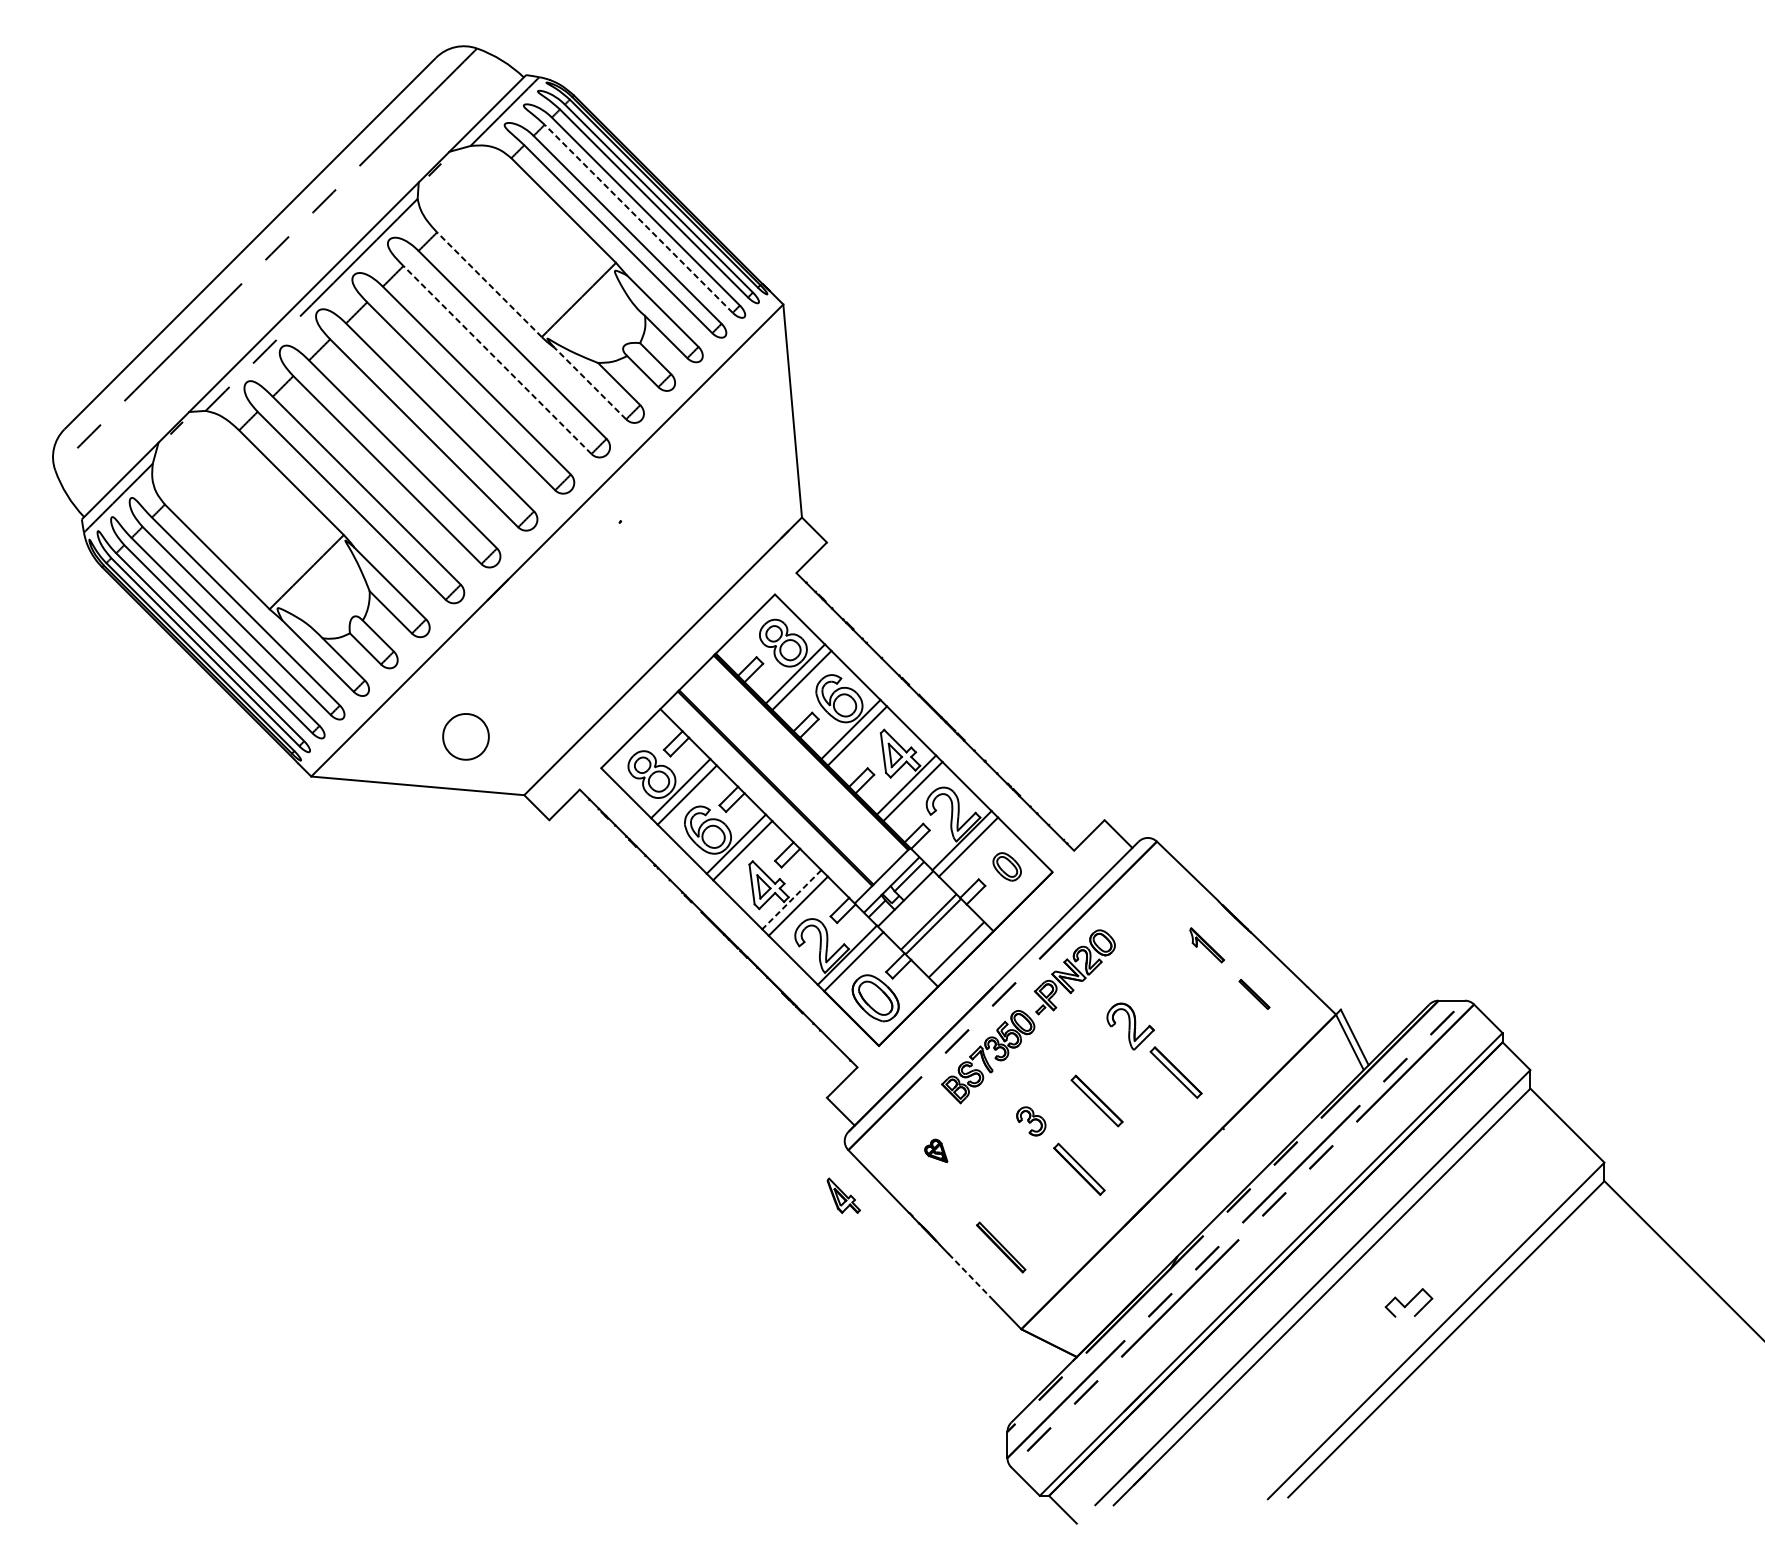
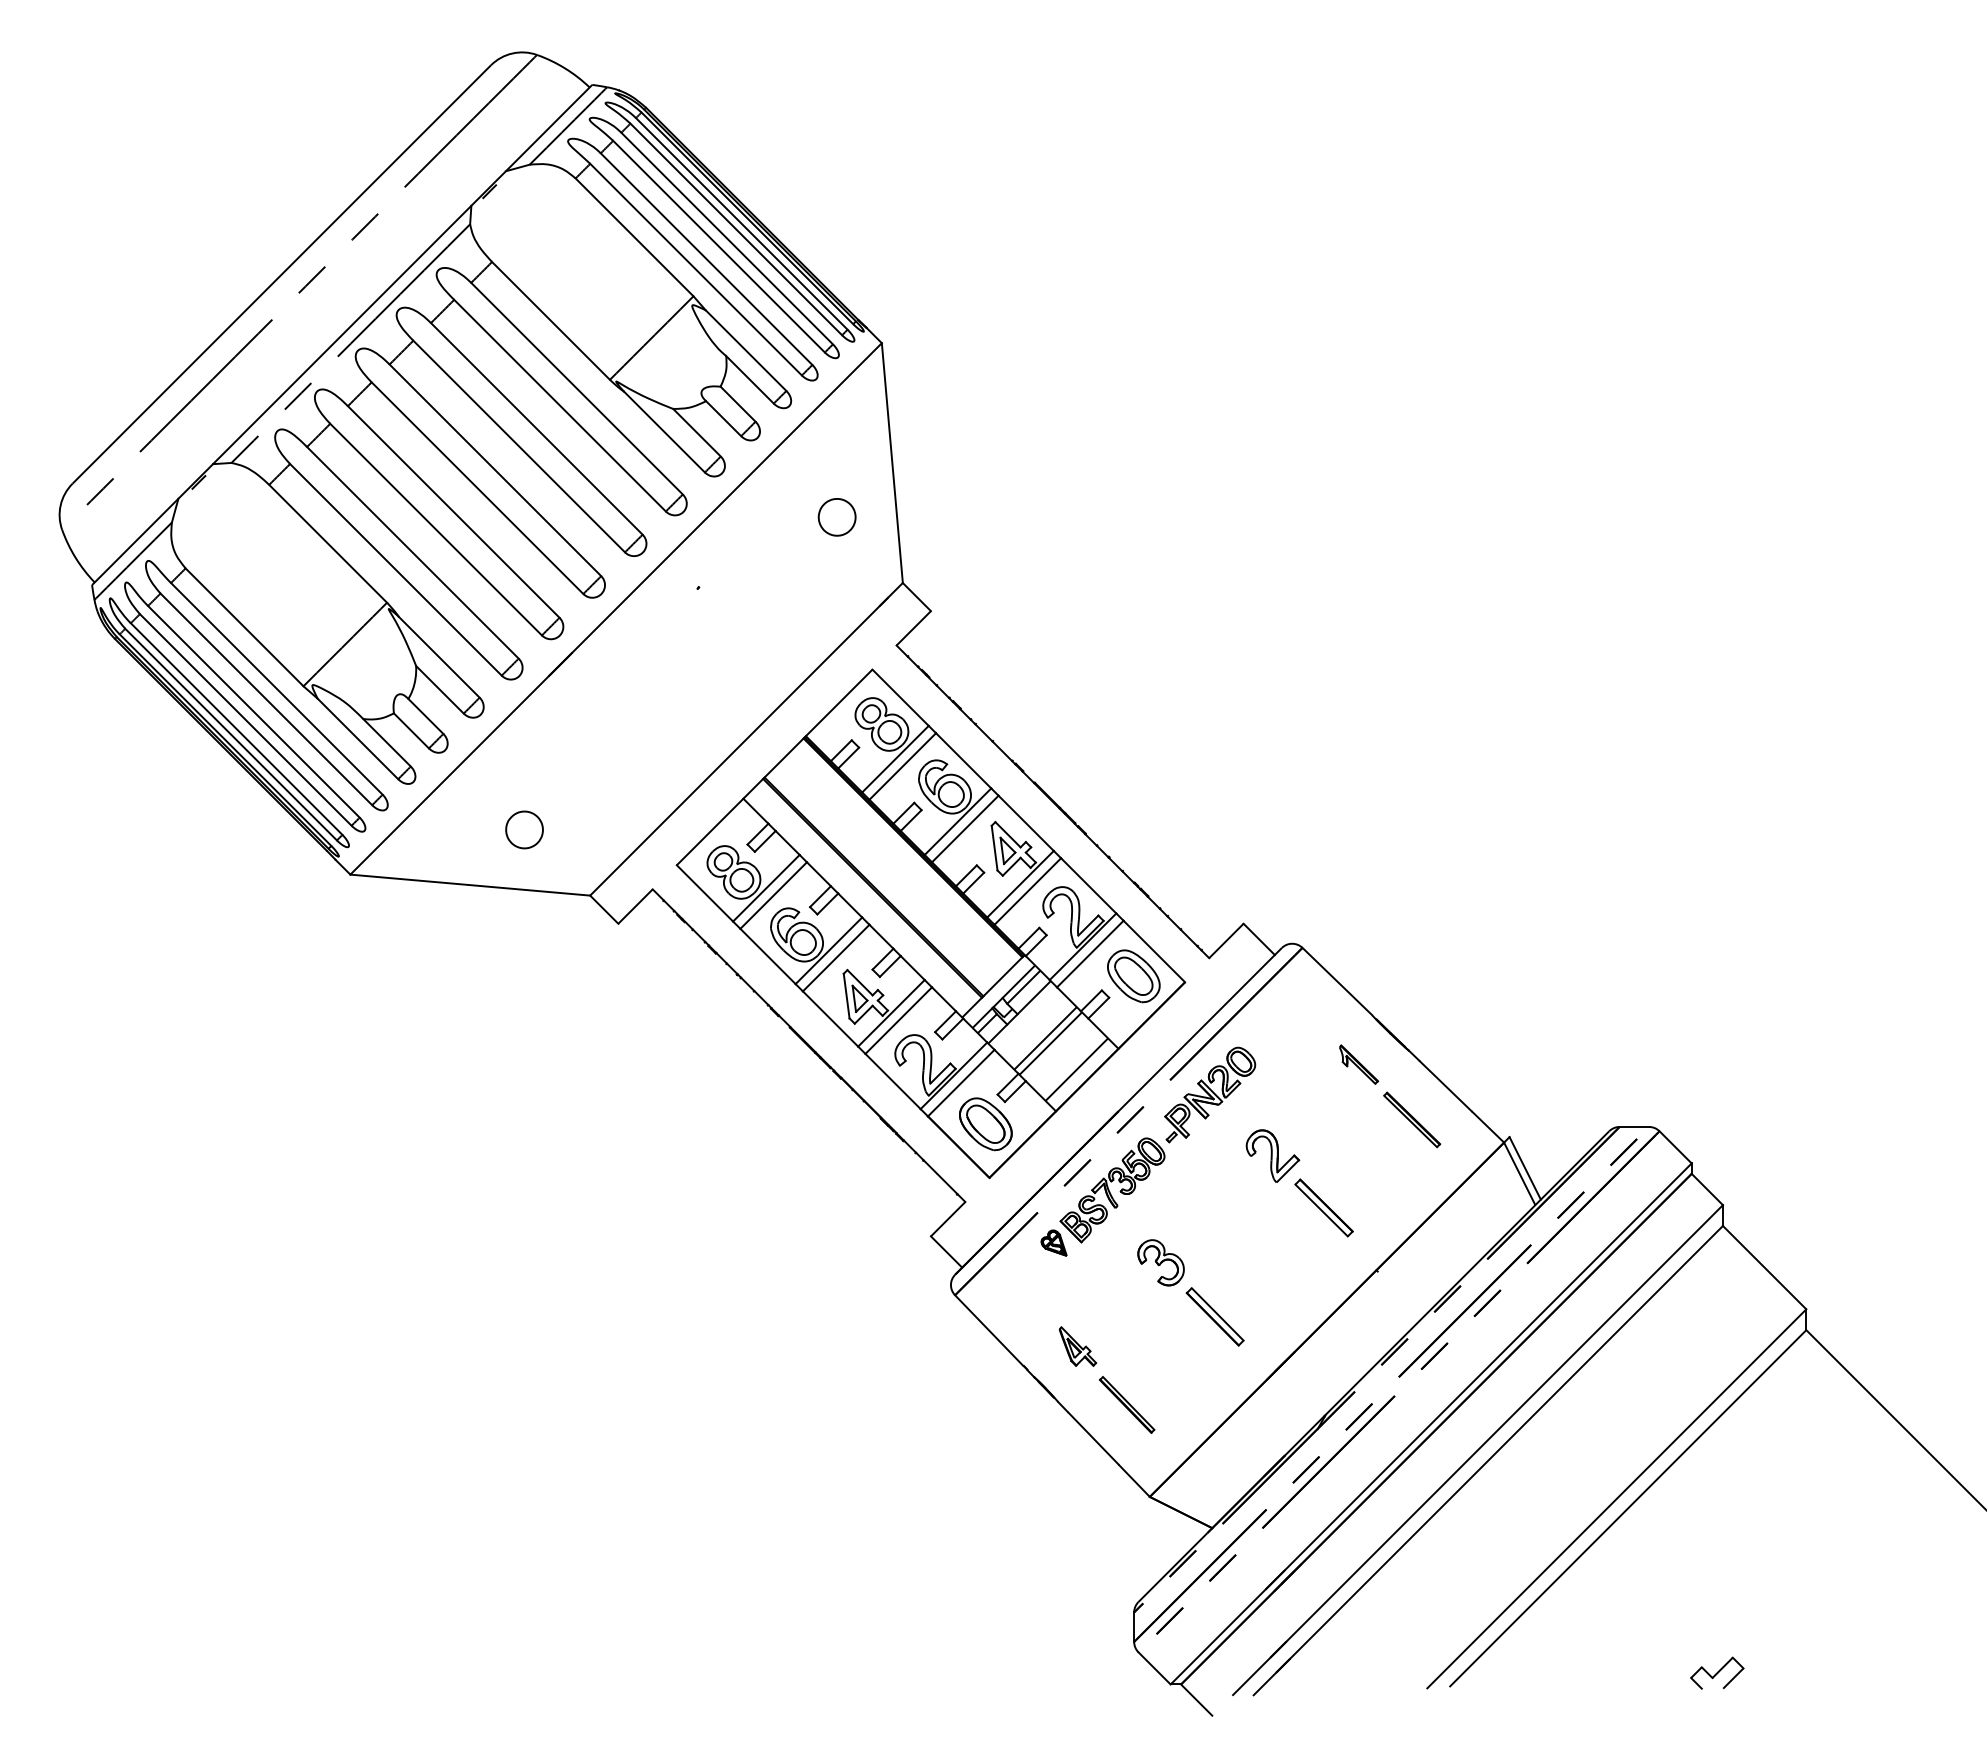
line: (639, 218) -> (719, 246), dashed -> solid
line: (489, 284) -> (550, 320), dashed -> solid
line: (497, 359) -> (560, 405), dashed -> solid
line: (590, 382) -> (664, 431), dashed -> solid
part: (743, 459) -> (836, 517), added
part: (465, 736) -> (524, 829), size x0.71
part: (1006, 867) -> (1133, 976), size x1.67
line: (791, 899) -> (891, 1013), dashed -> solid
part: (1254, 994) -> (1412, 1119), size x1.67
part: (1096, 1100) -> (1234, 1239), removed
part: (1030, 1121) -> (1160, 1262), size x1.43
part: (935, 1150) -> (1053, 1242), moved
part: (843, 1195) -> (1077, 1346), moved
line: (972, 1278) -> (1094, 1439), dashed -> solid
part: (1409, 1302) -> (1717, 1672), moved

